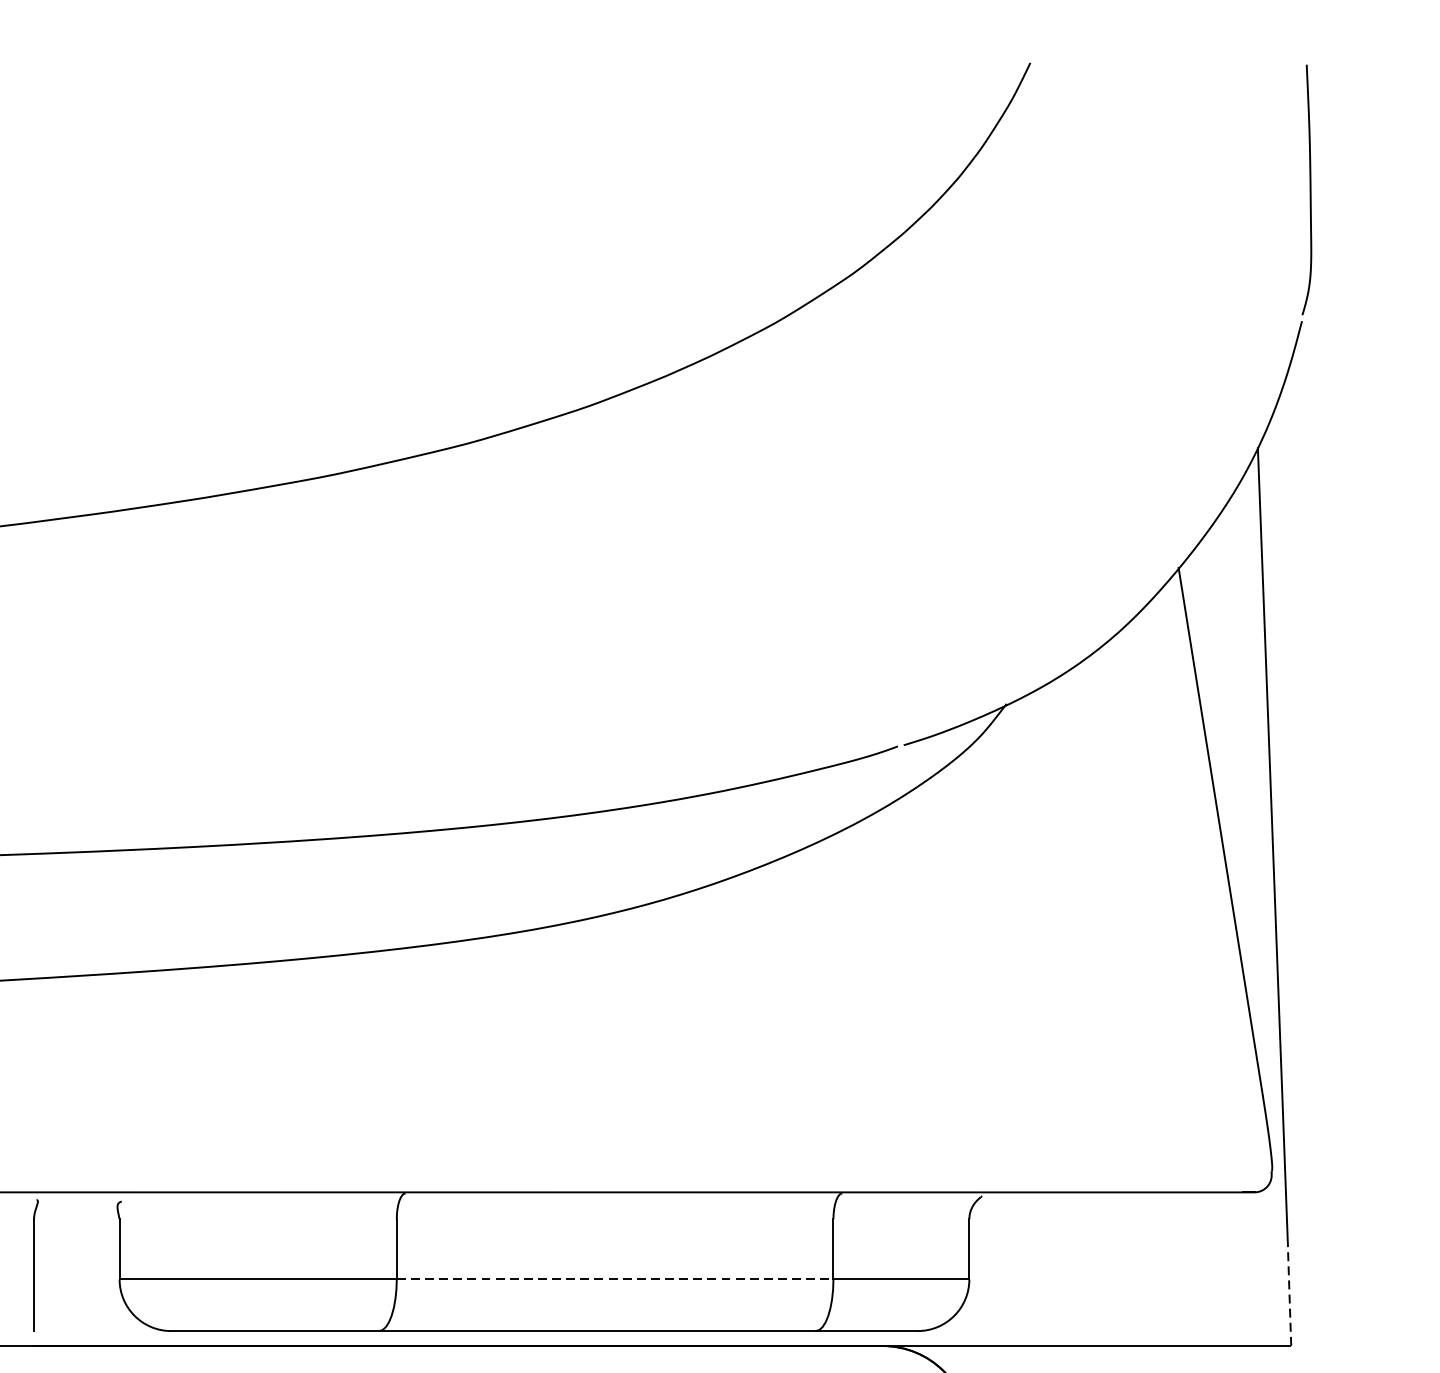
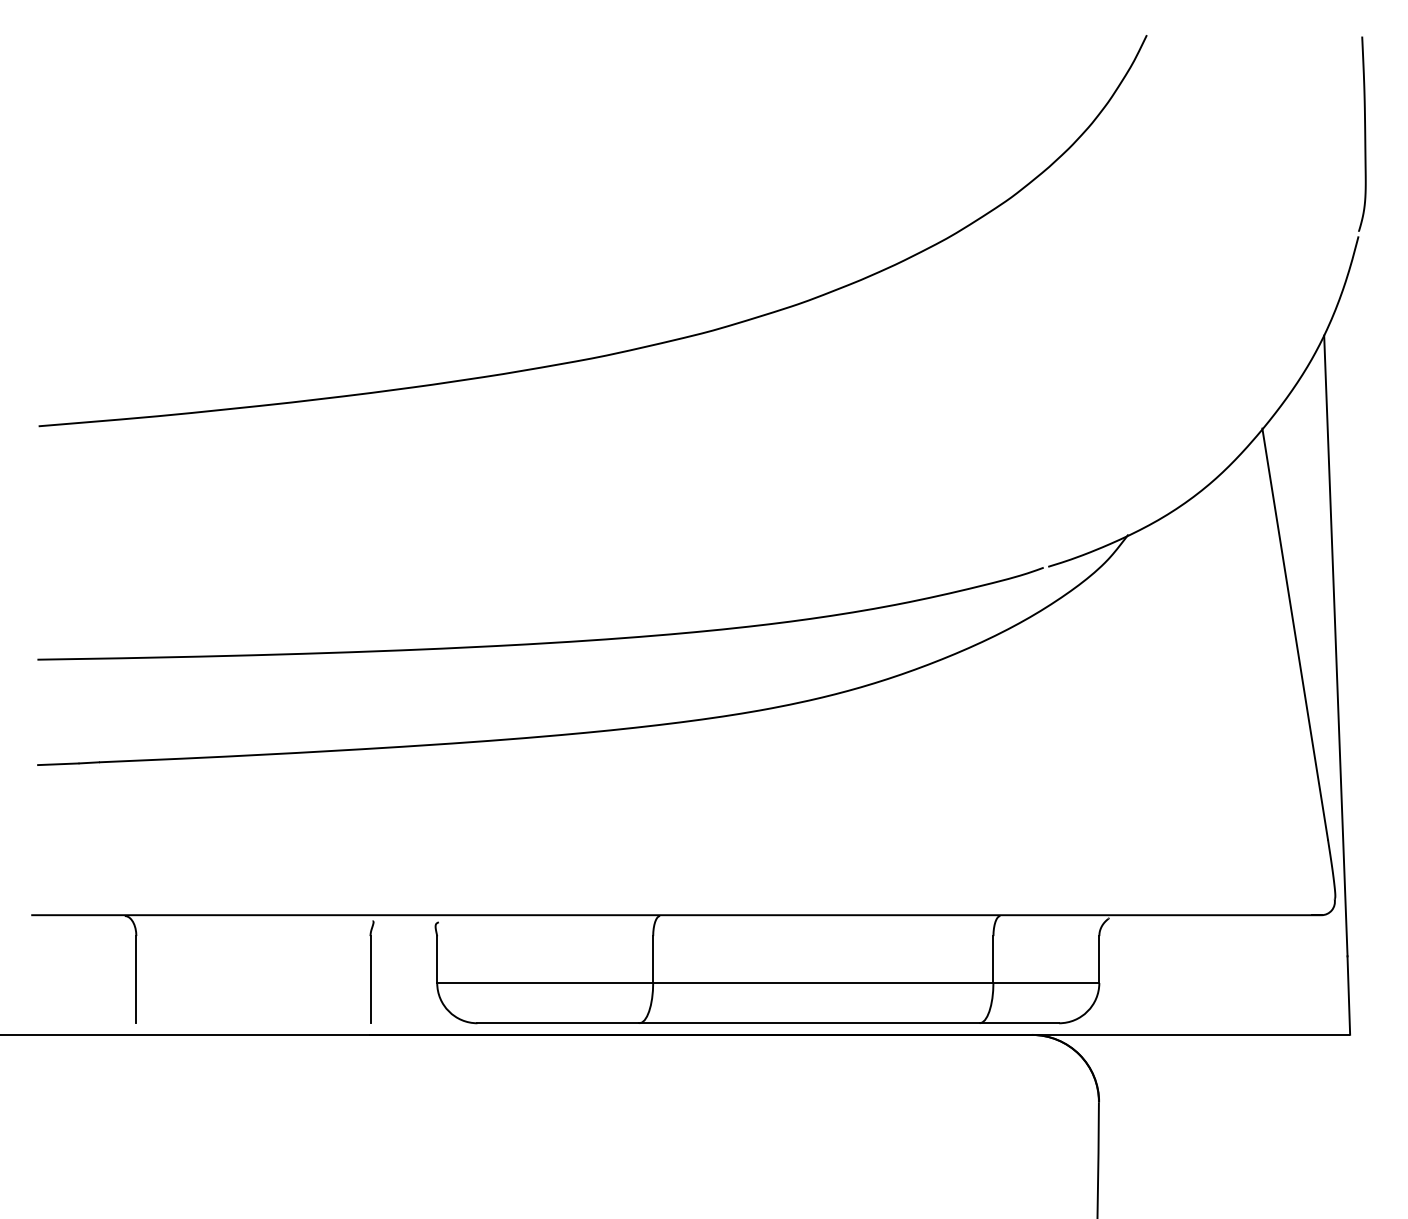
line: (615, 1280) -> (823, 983), dashed -> solid
line: (1289, 1295) -> (1348, 995), dashed -> solid

